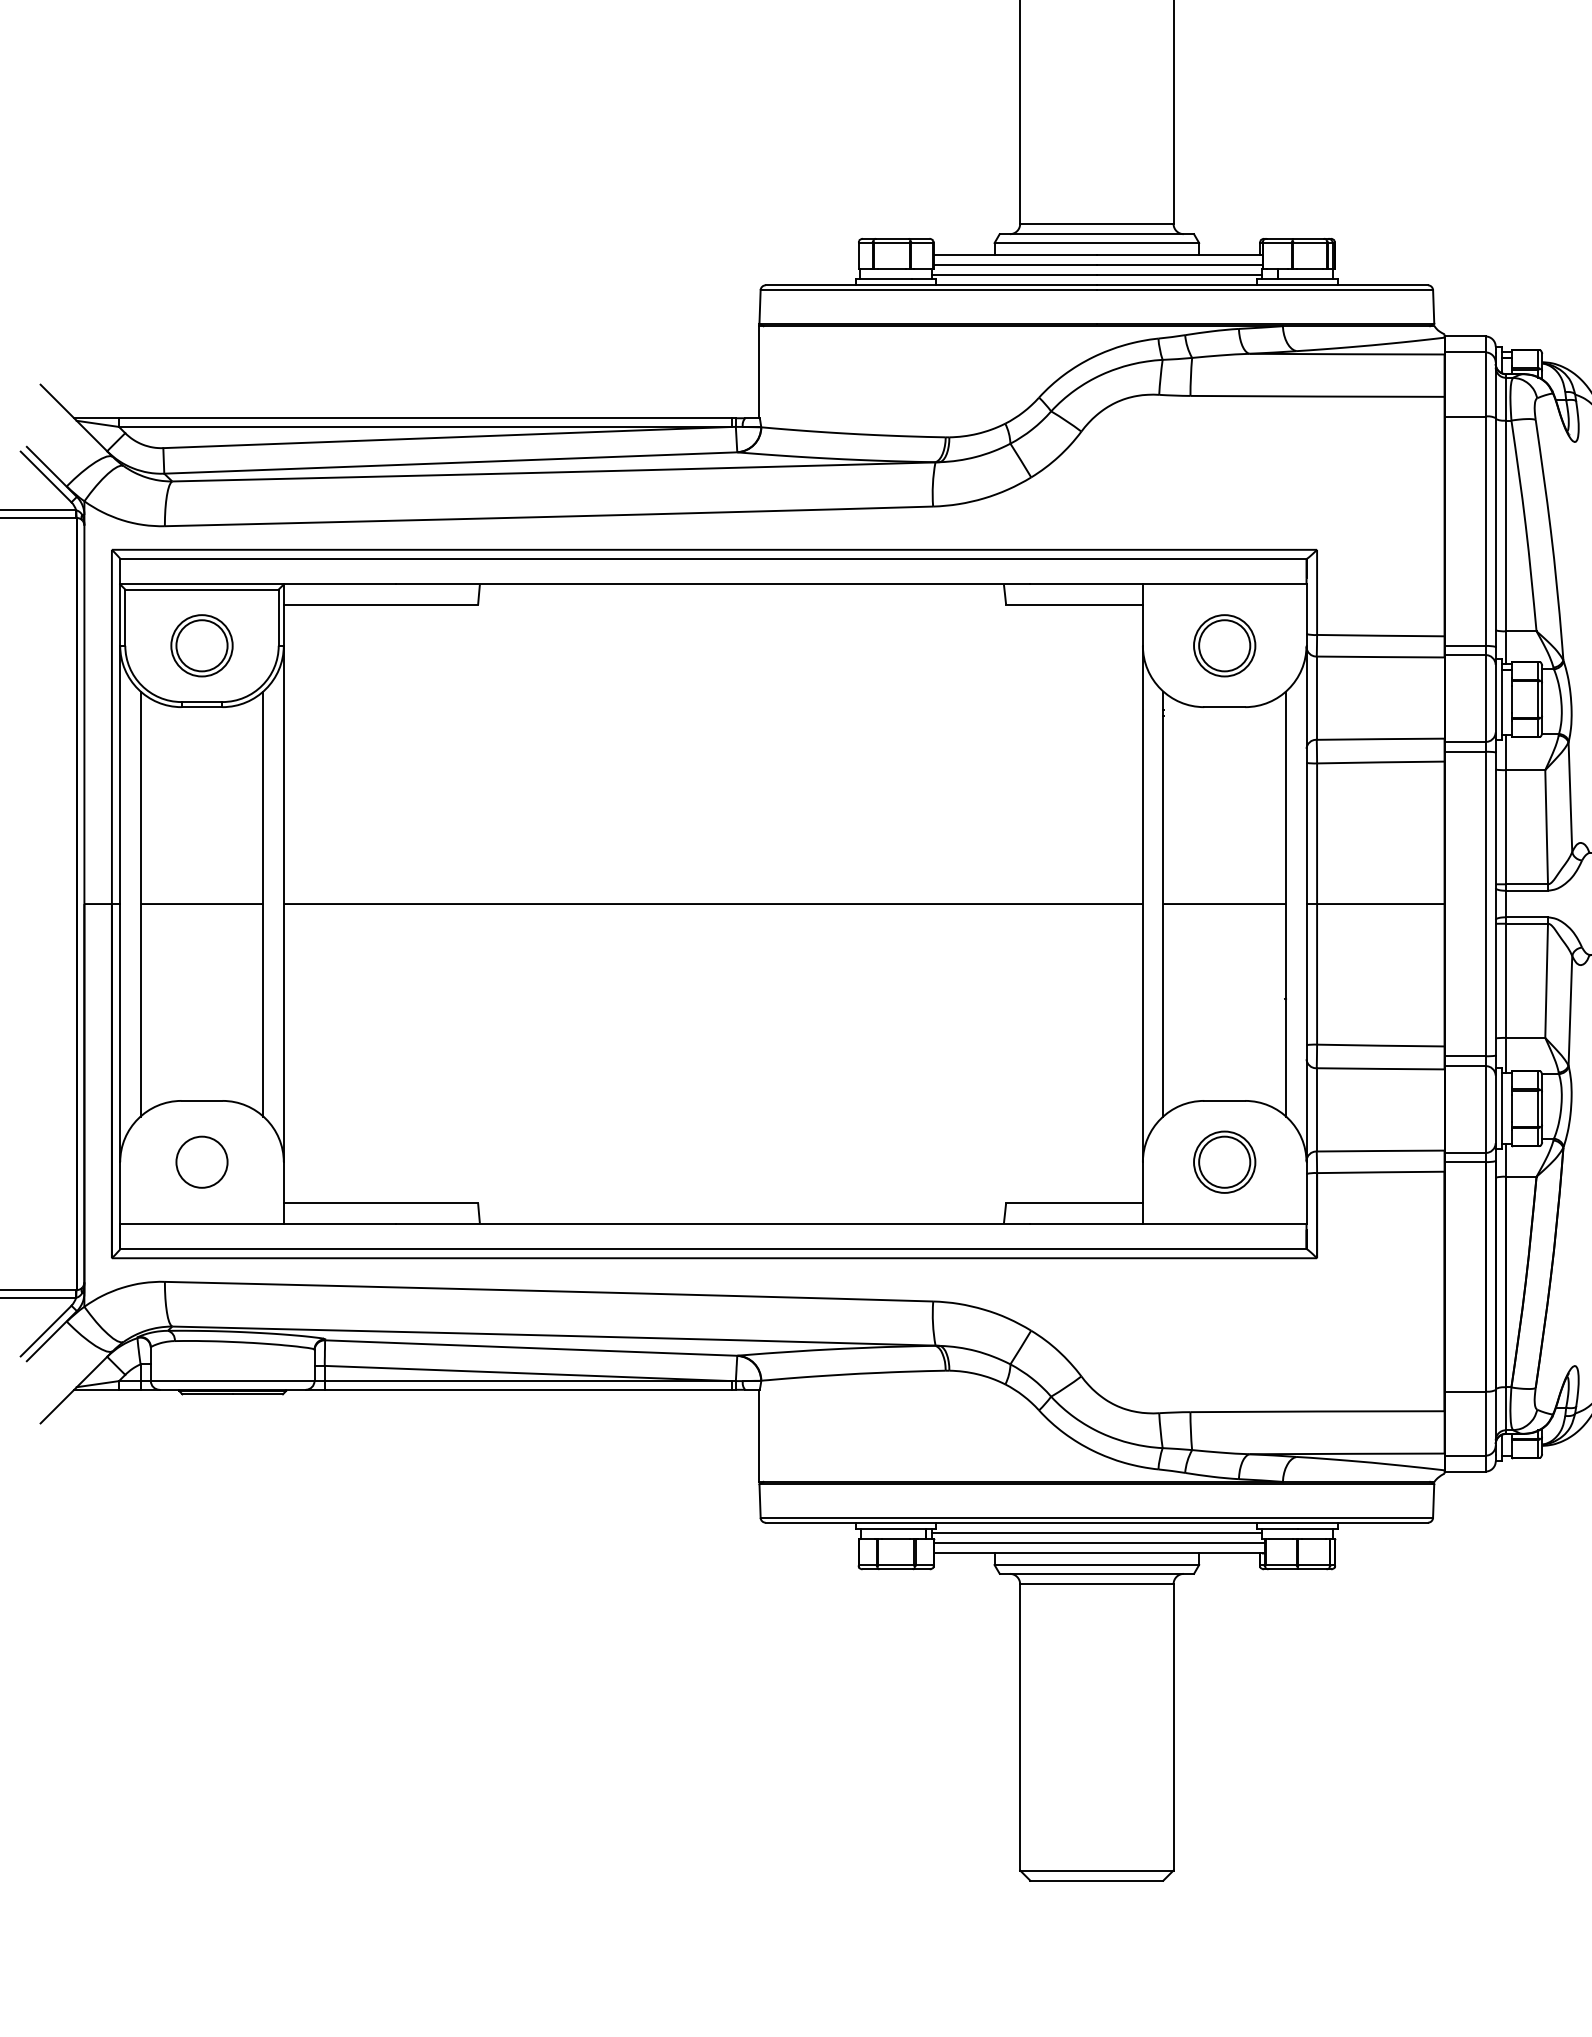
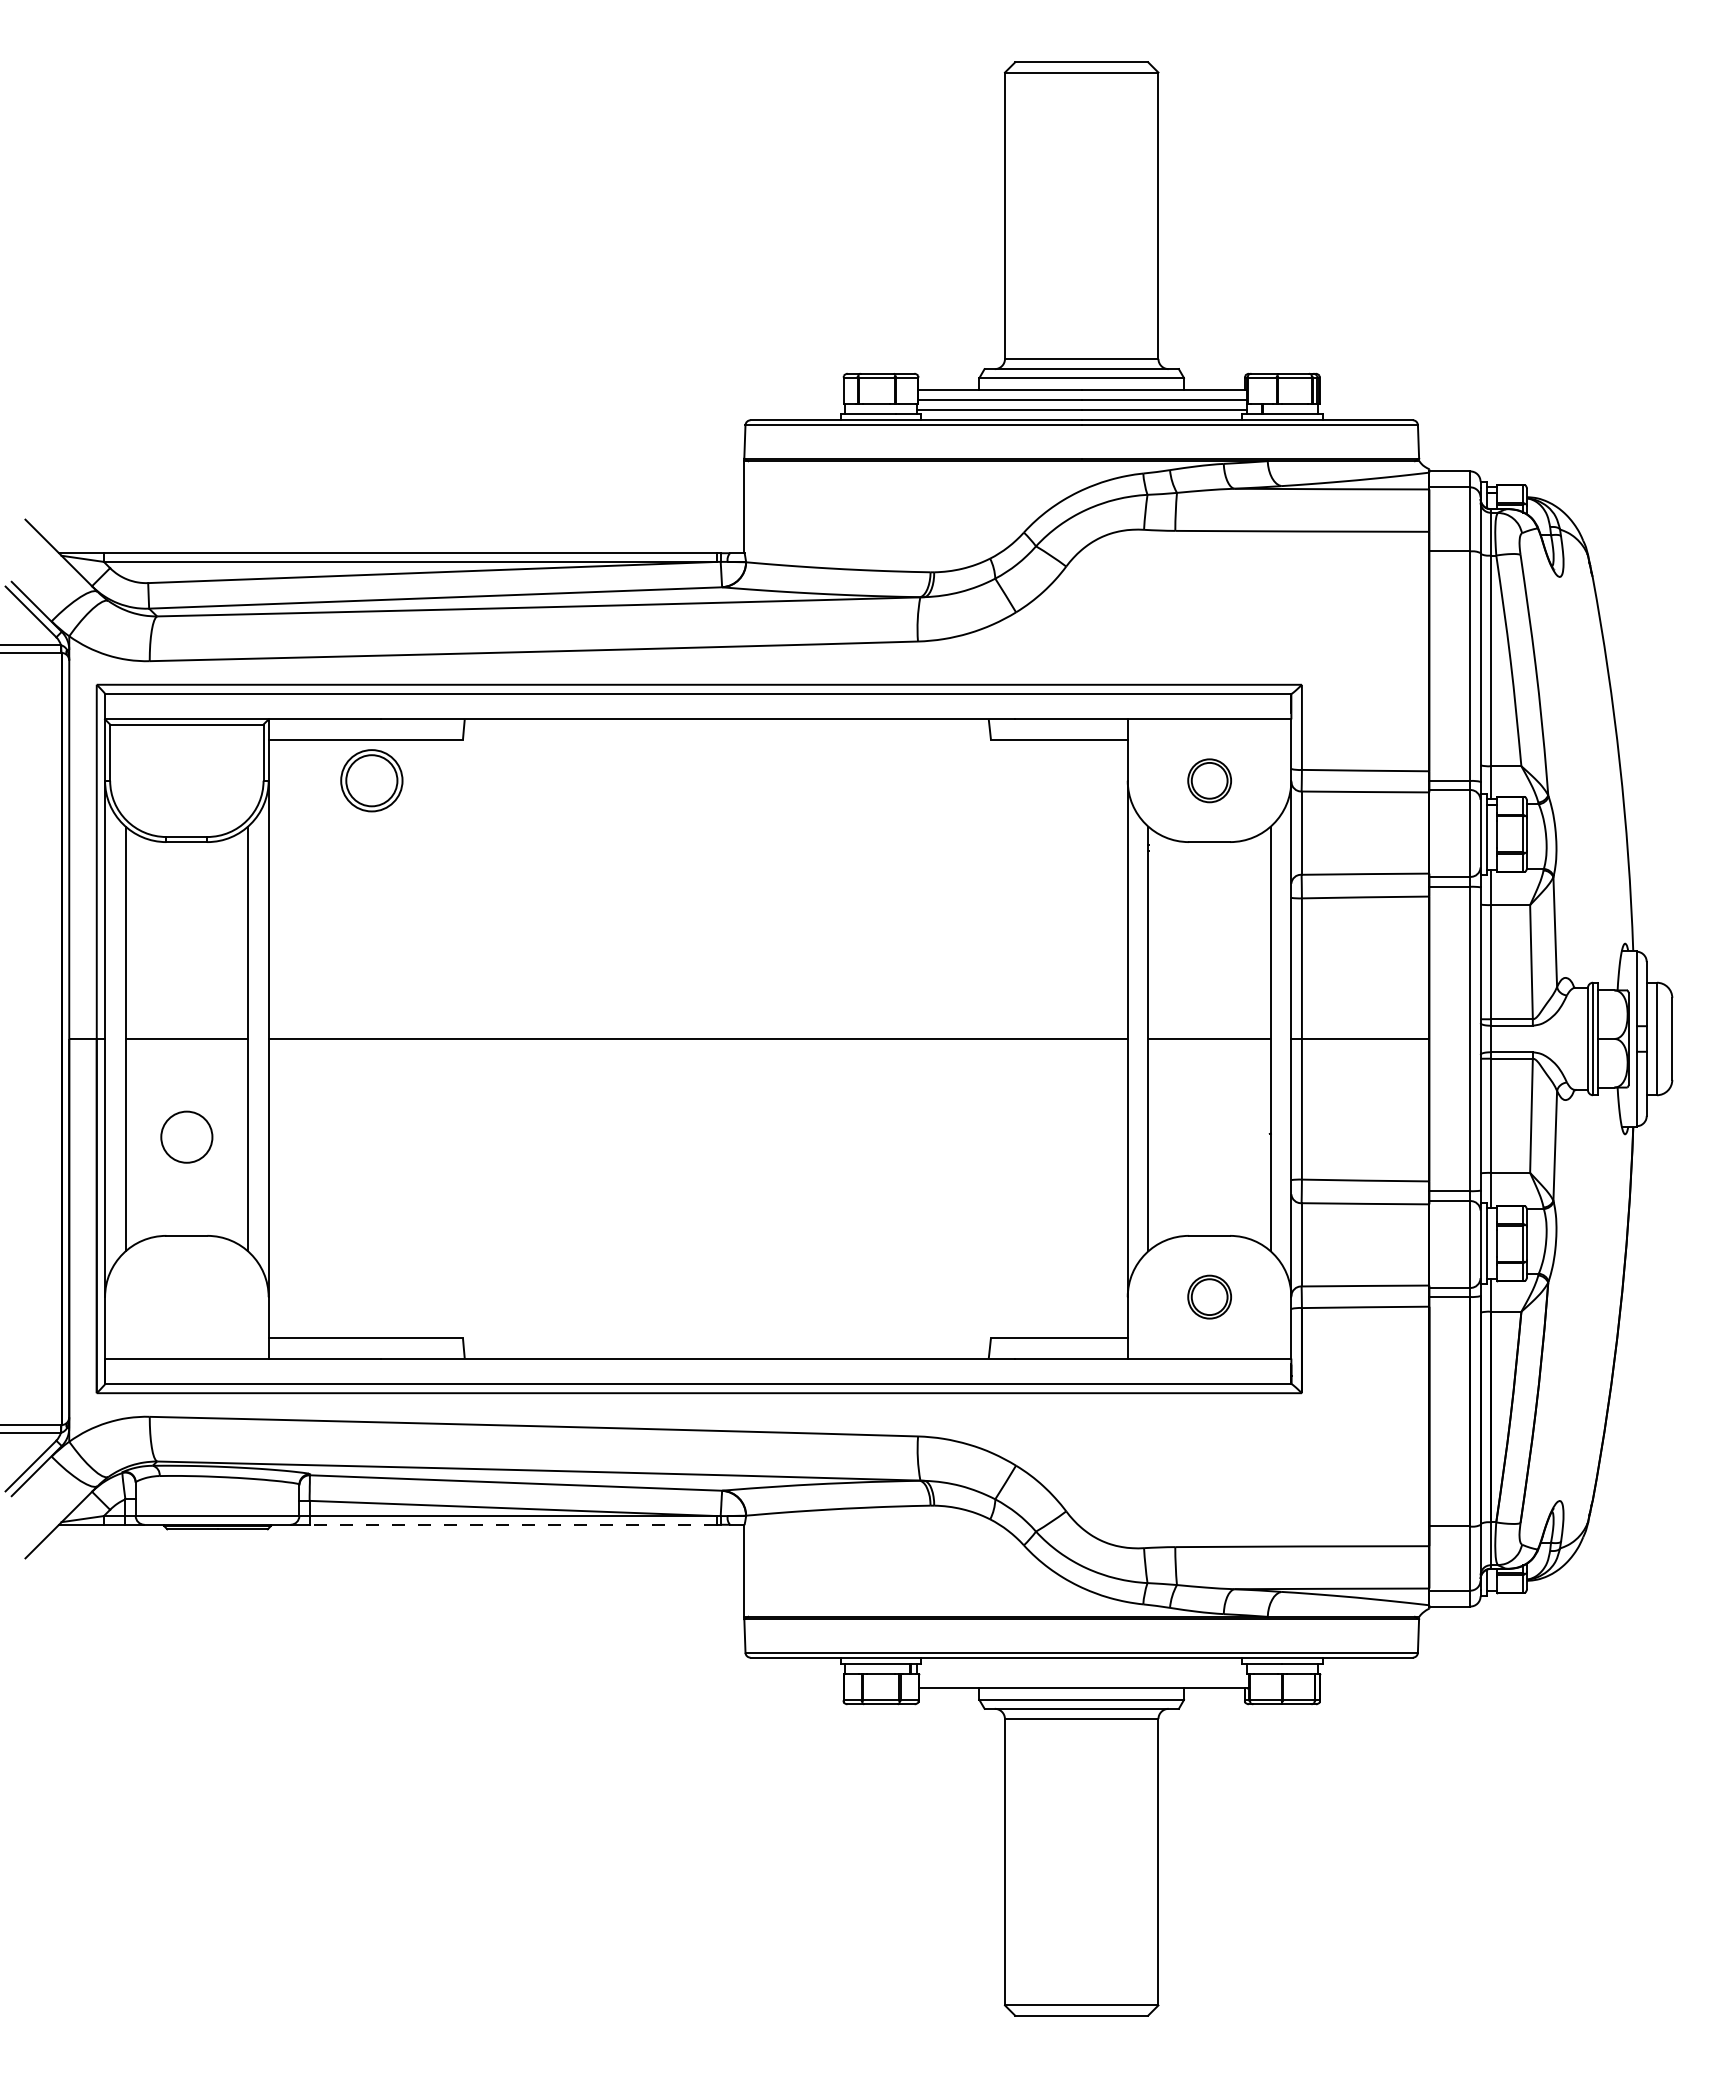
part: (201, 645) -> (371, 780), moved
part: (1224, 645) -> (1209, 780), size x0.7
circle: (201, 1161) -> (186, 1136), moved
part: (1224, 1161) -> (1209, 1296), size x0.7
line: (528, 1389) -> (513, 1524), solid -> dashed
line: (1096, 1532) -> (1081, 1667), removed
line: (1098, 1543) -> (1083, 1678), removed

